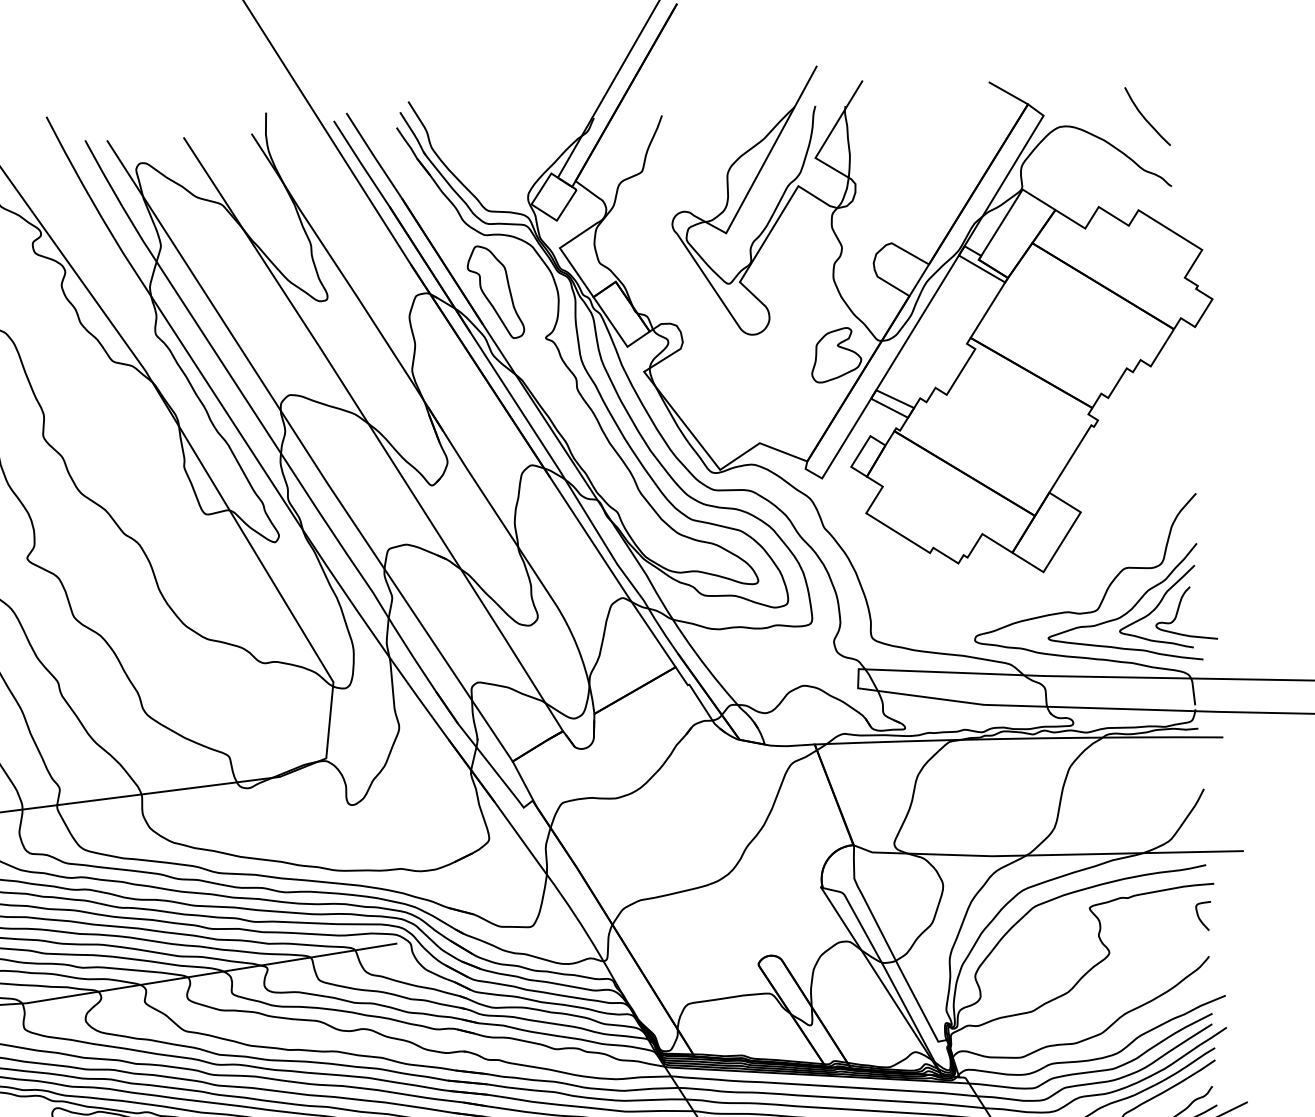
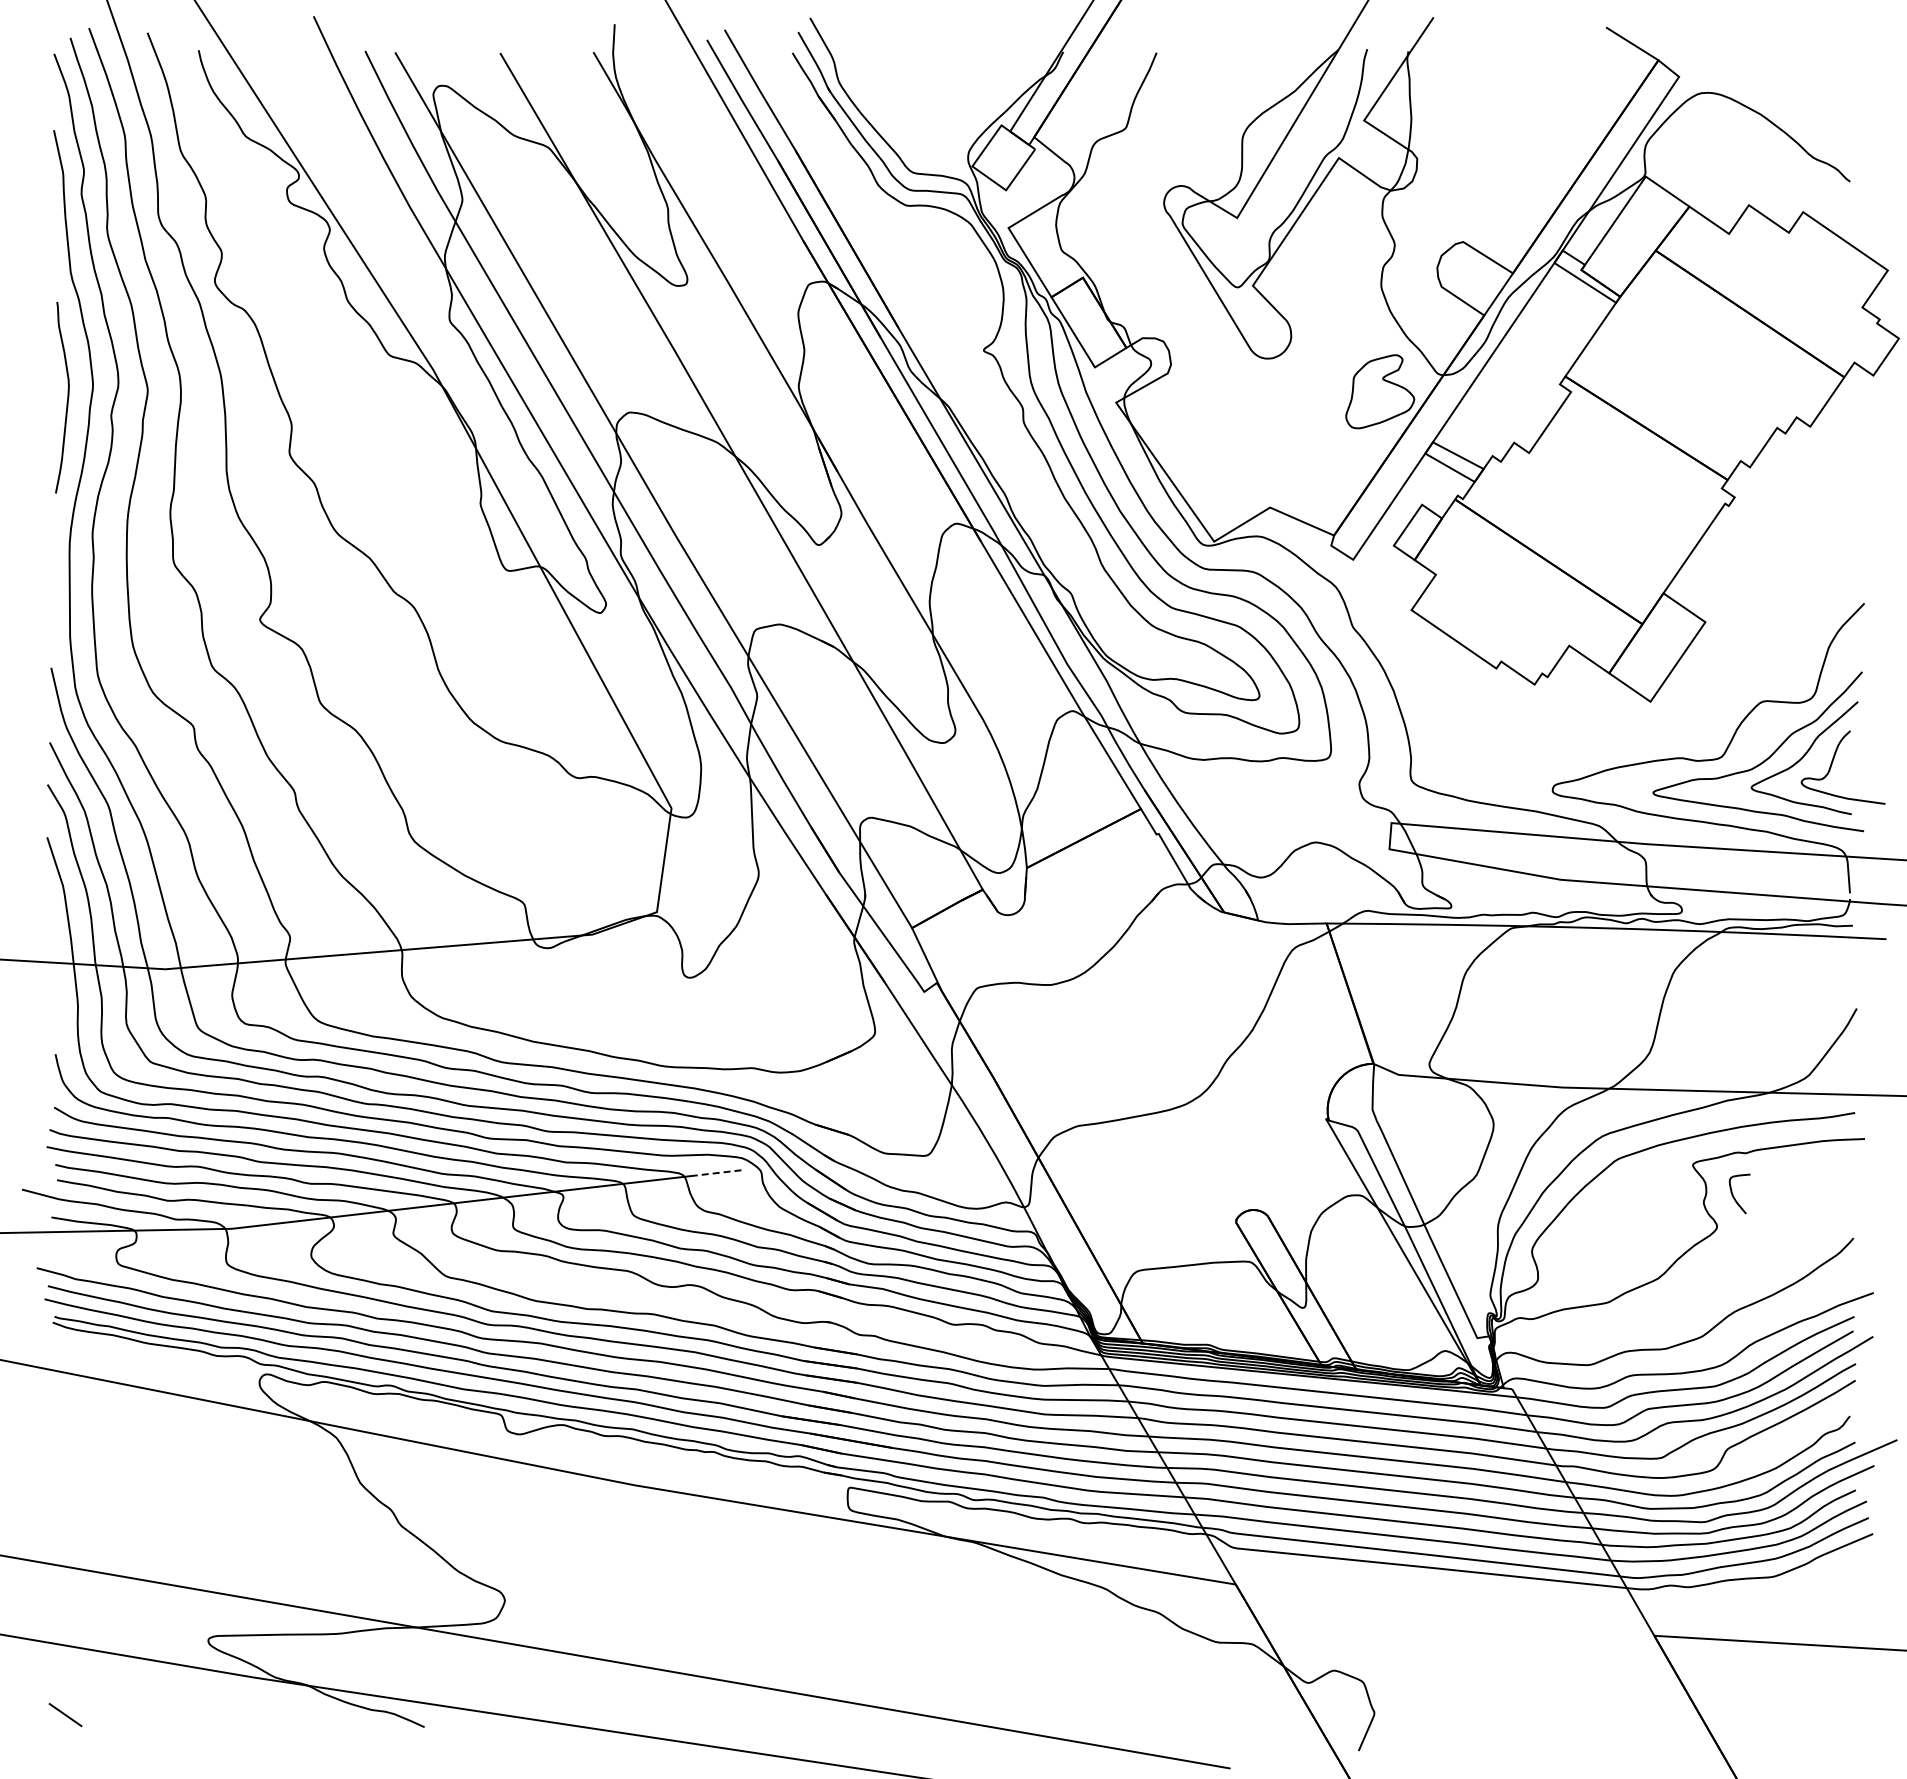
curve: (1145, 118) -> (1818, 86), removed
part: (495, 292) -> (917, 284), removed
curve: (1200, 918) -> (1734, 1196), moved
line: (379, 946) -> (718, 1172), solid -> dashed

